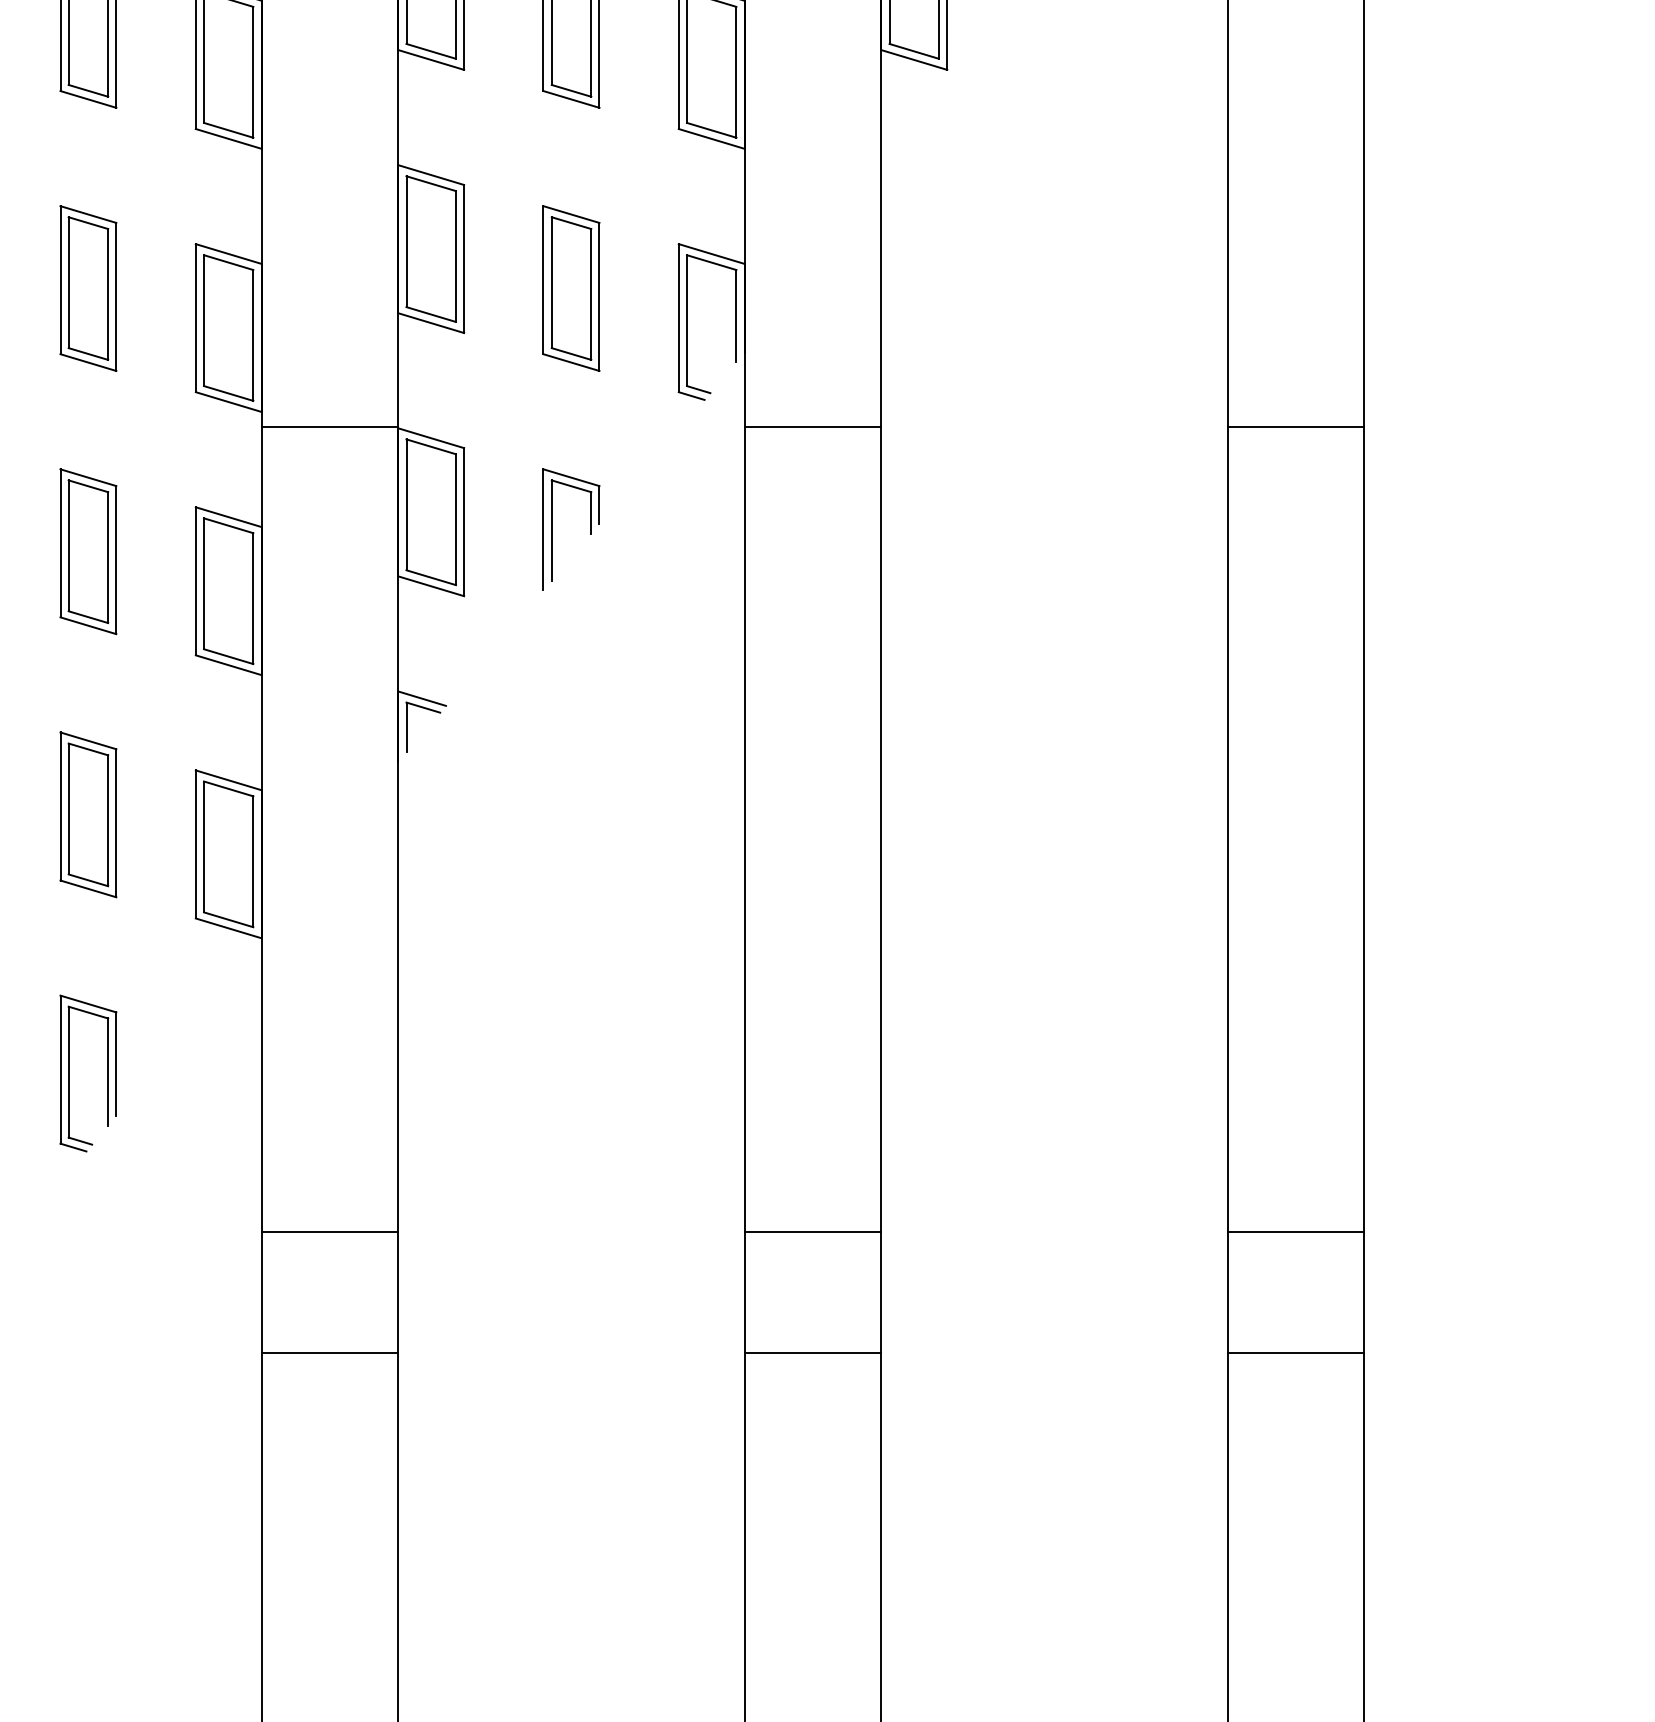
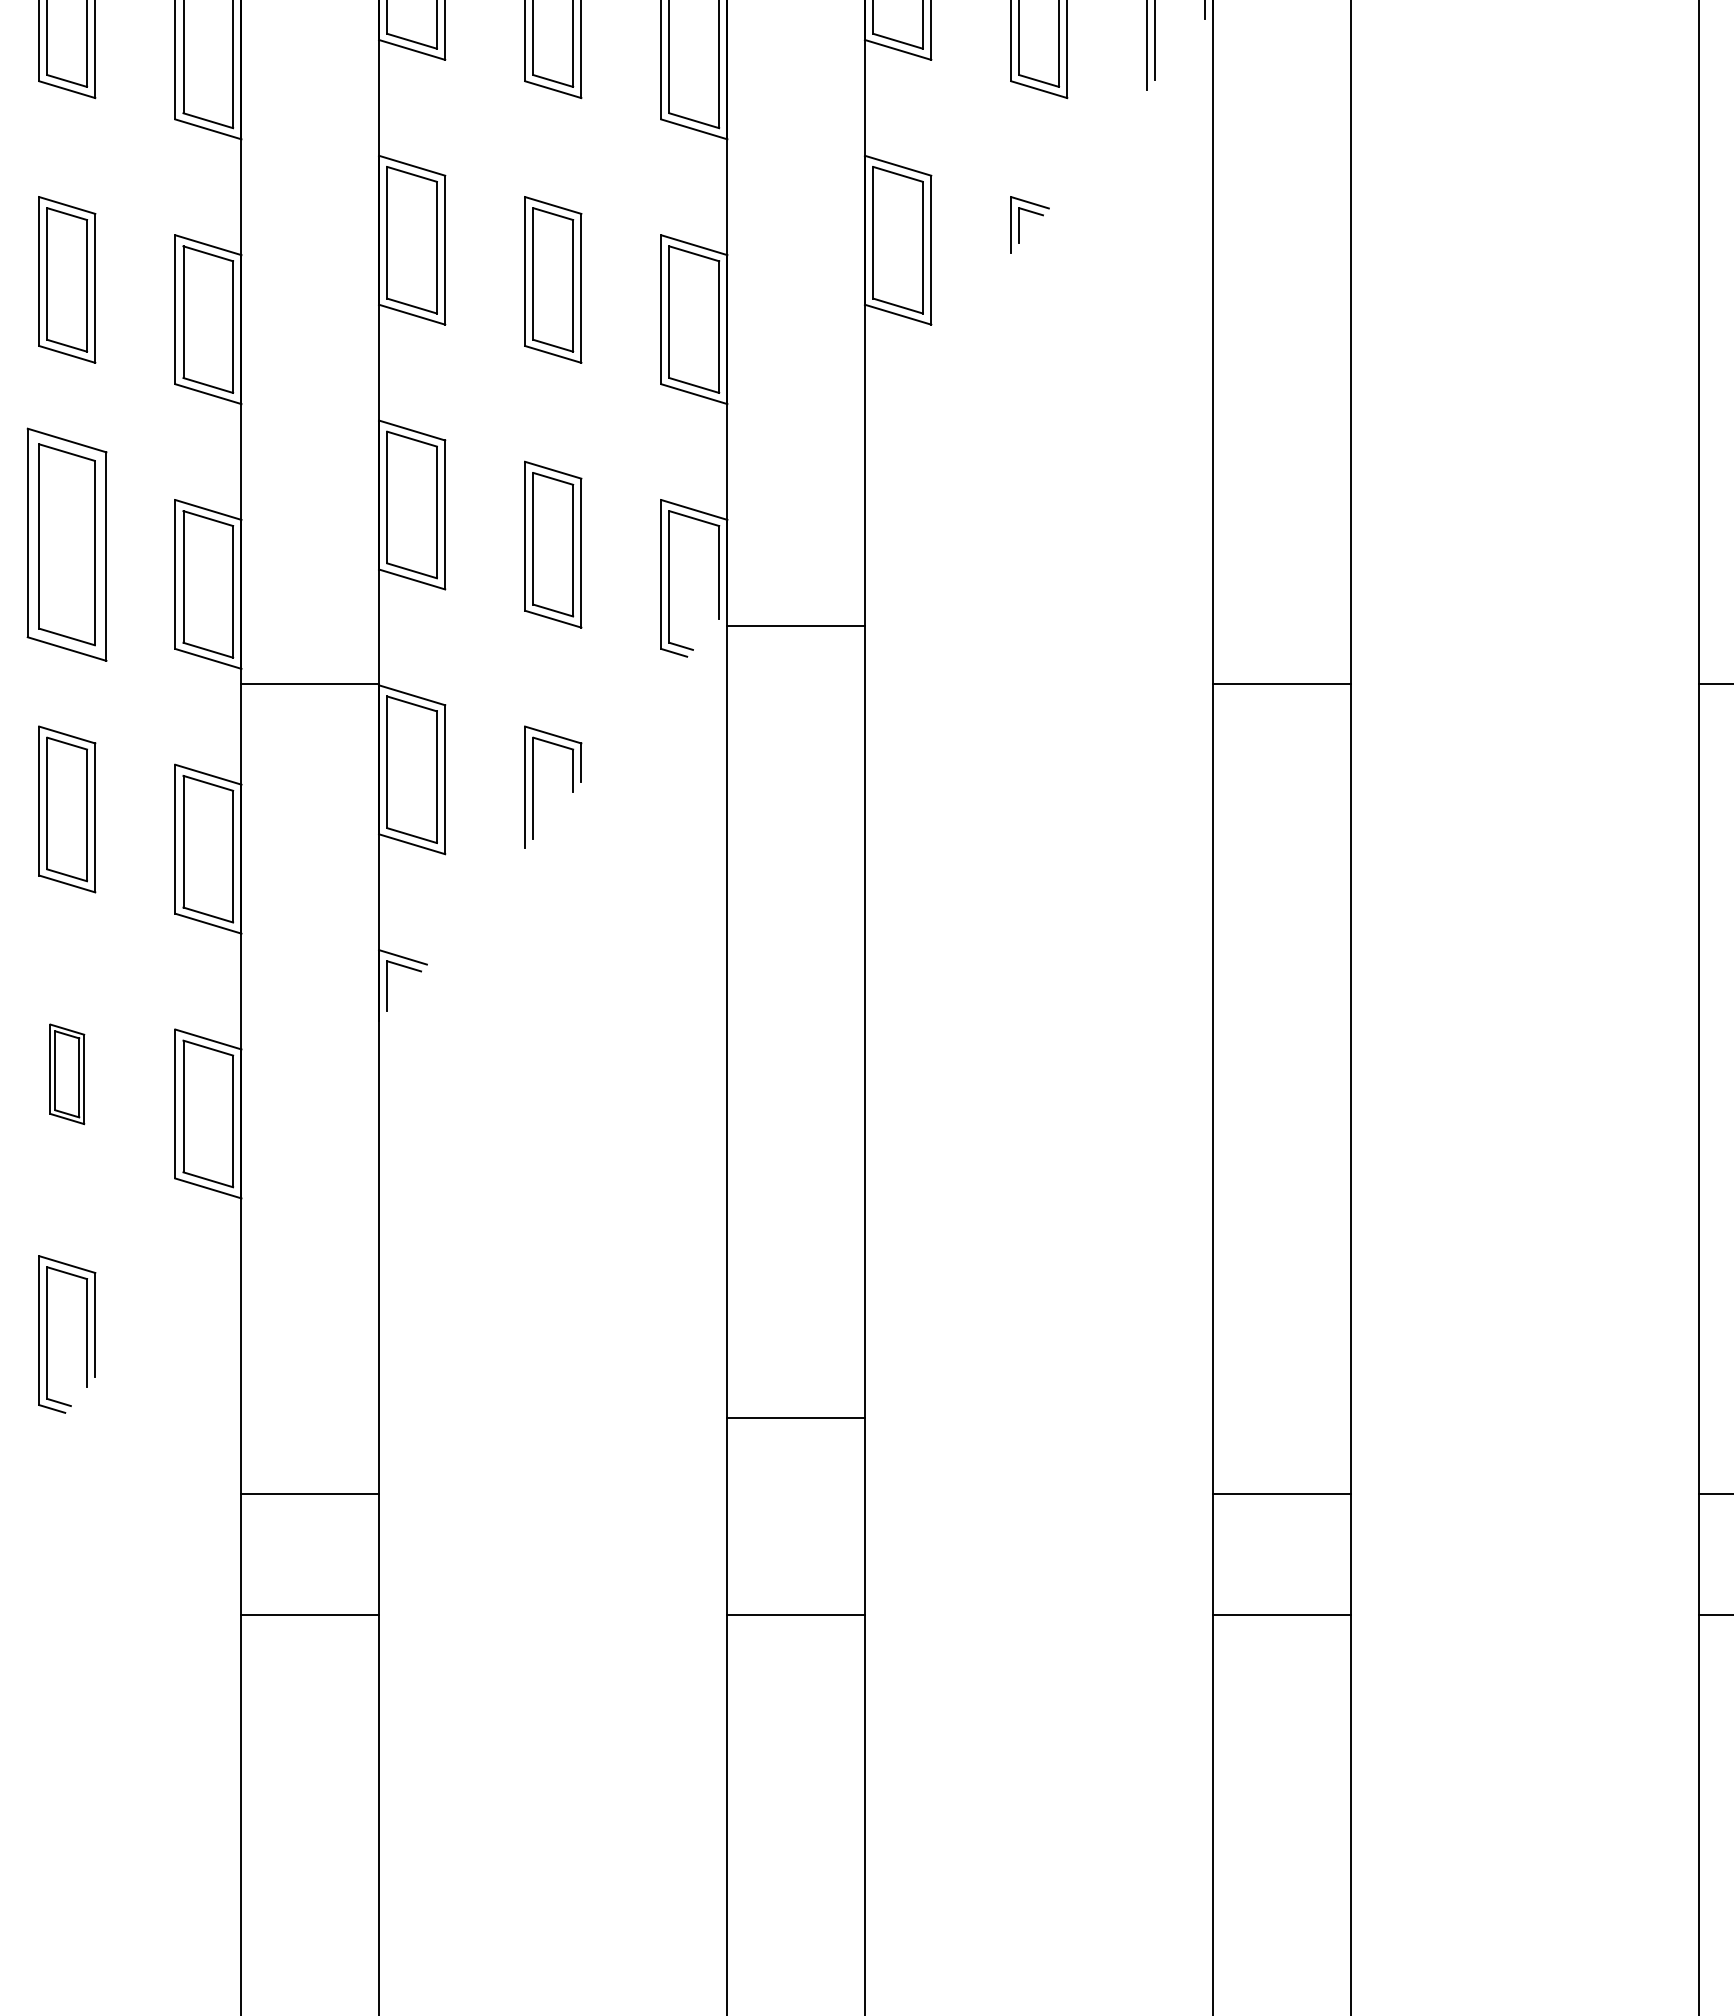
part: (88, 288) -> (67, 544), size x1.4
line: (812, 426) -> (795, 625), moved
part: (88, 815) -> (67, 1074), size x0.6
line: (812, 1231) -> (795, 1417), moved

